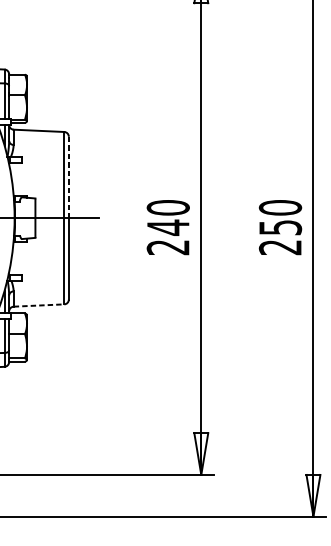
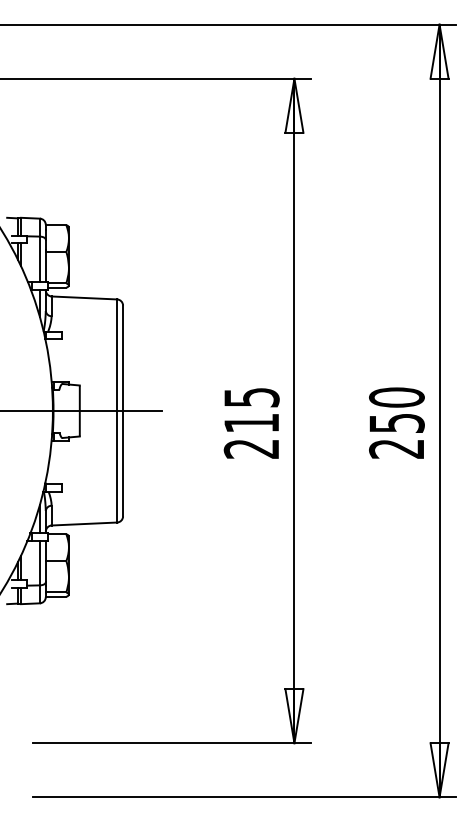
line: (69, 177) -> (123, 358), dashed -> solid
text: (168, 217) -> (251, 410), 240 -> 215
line: (39, 305) -> (84, 524), dashed -> solid

